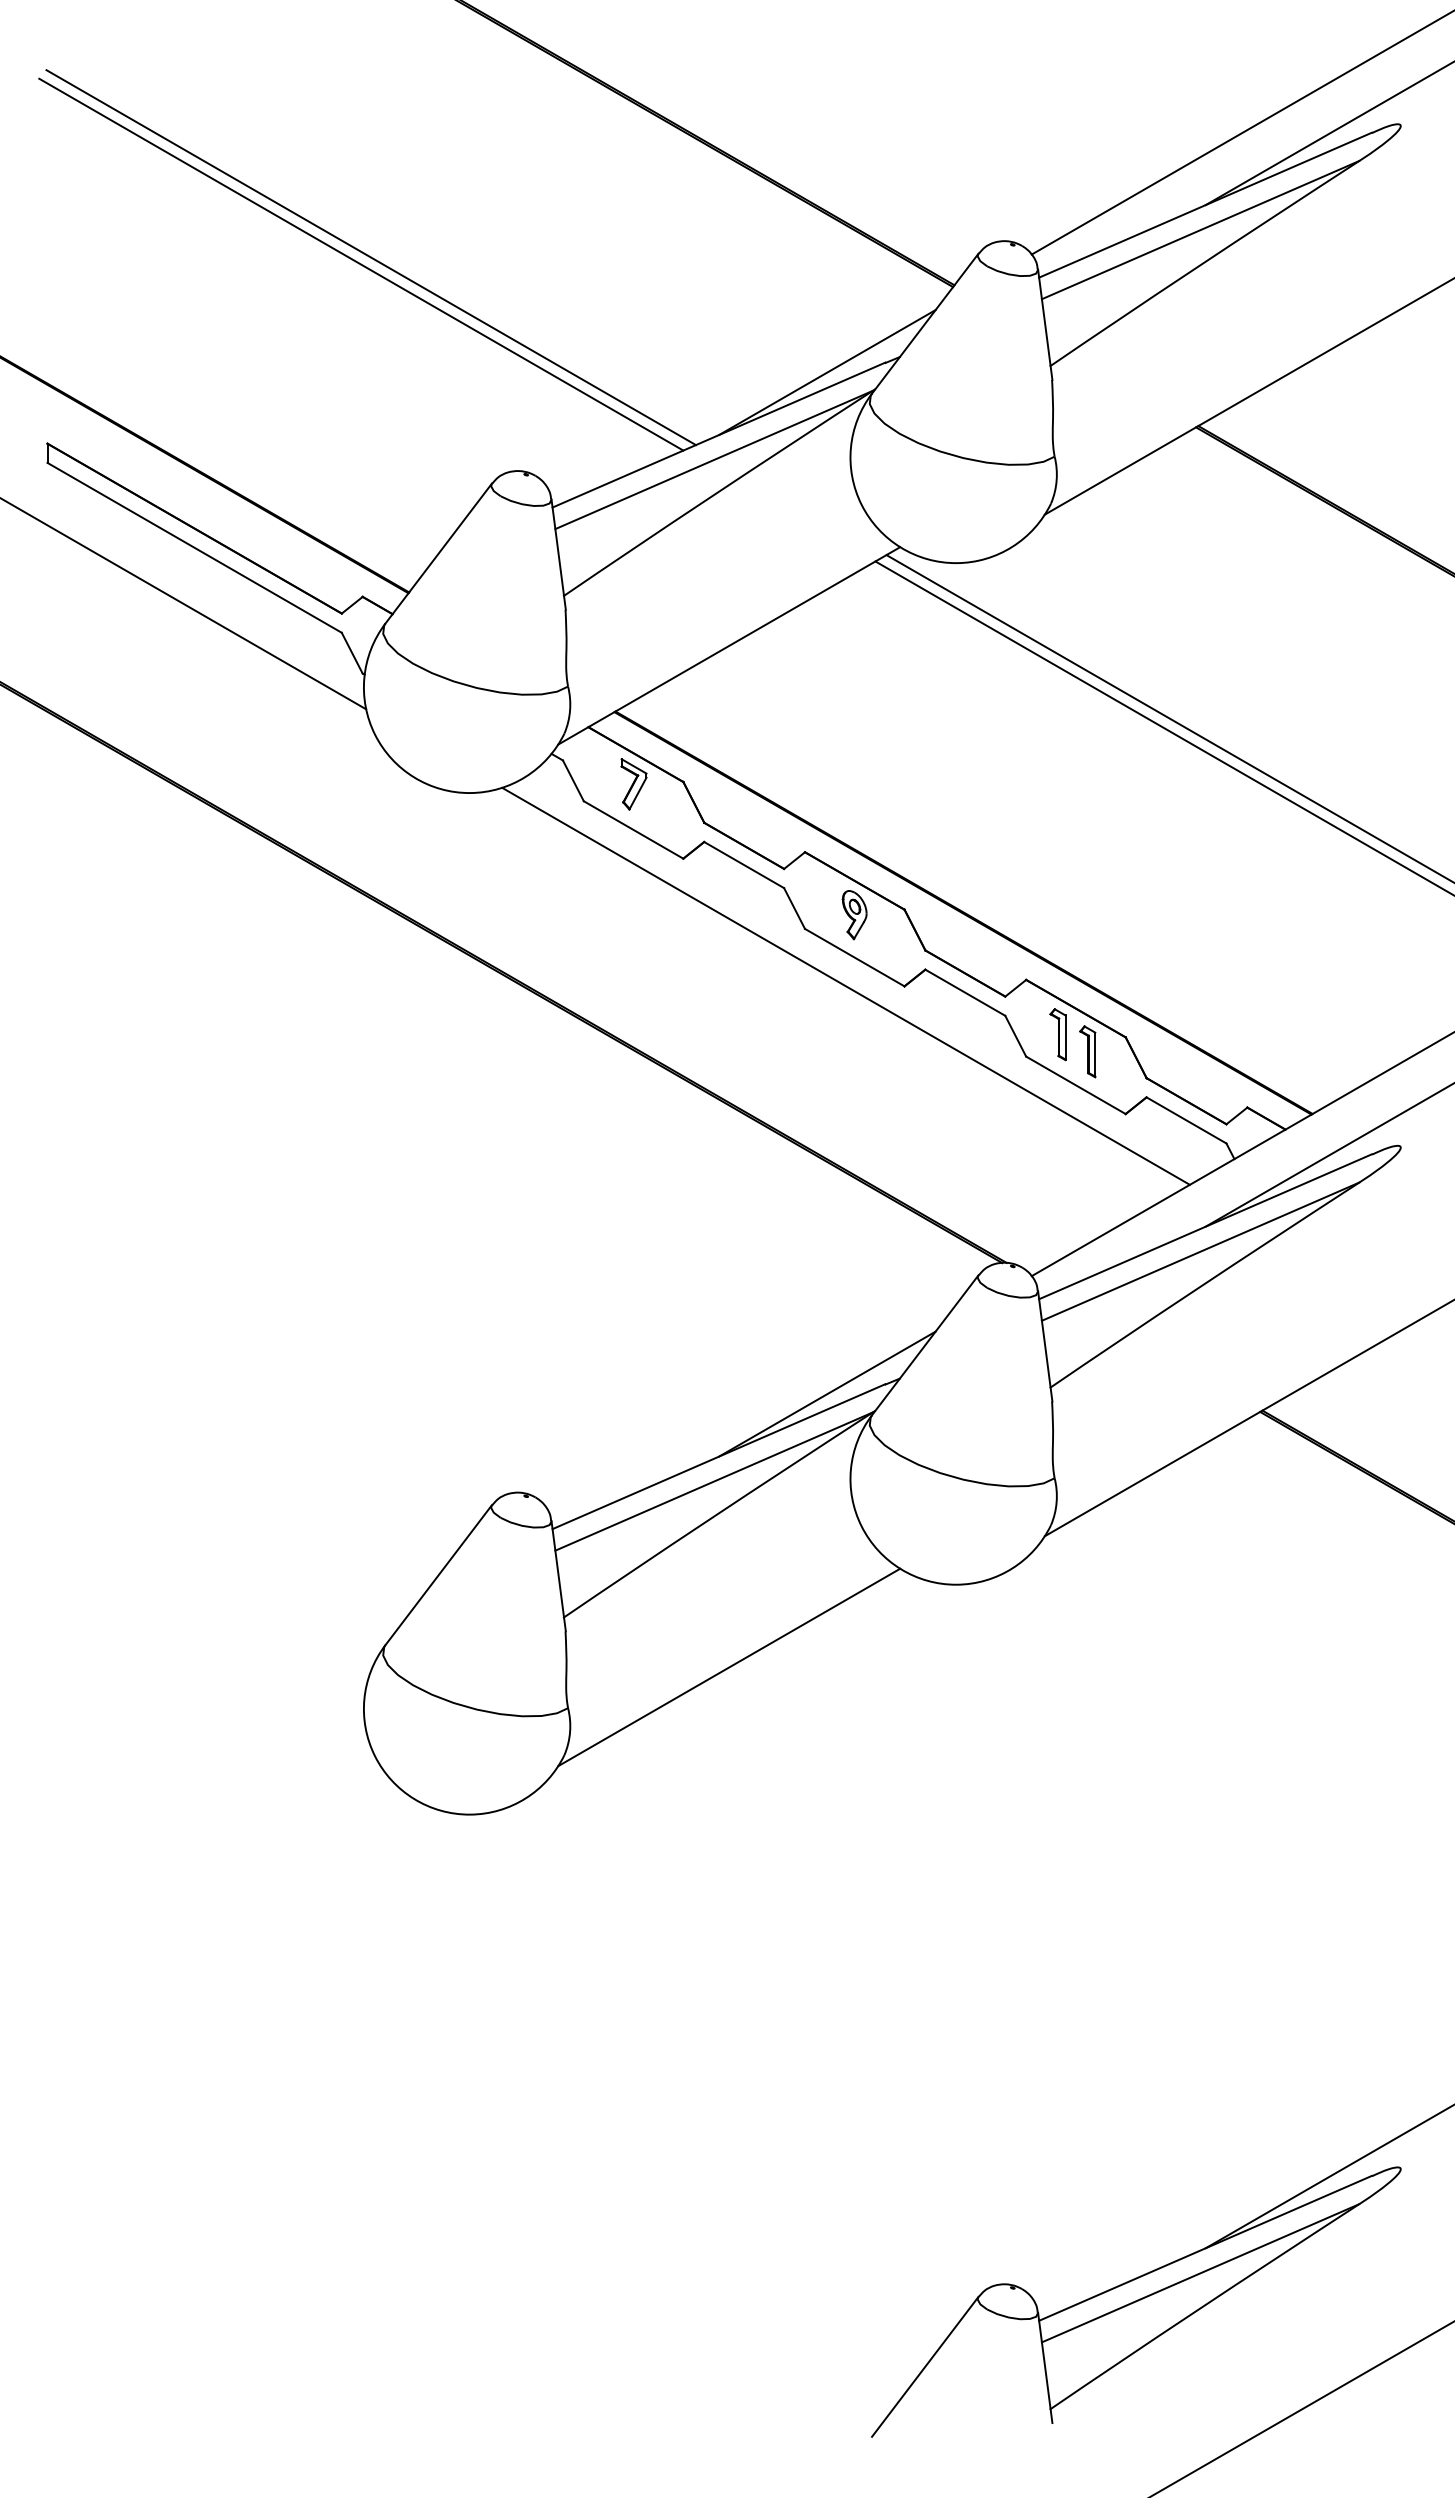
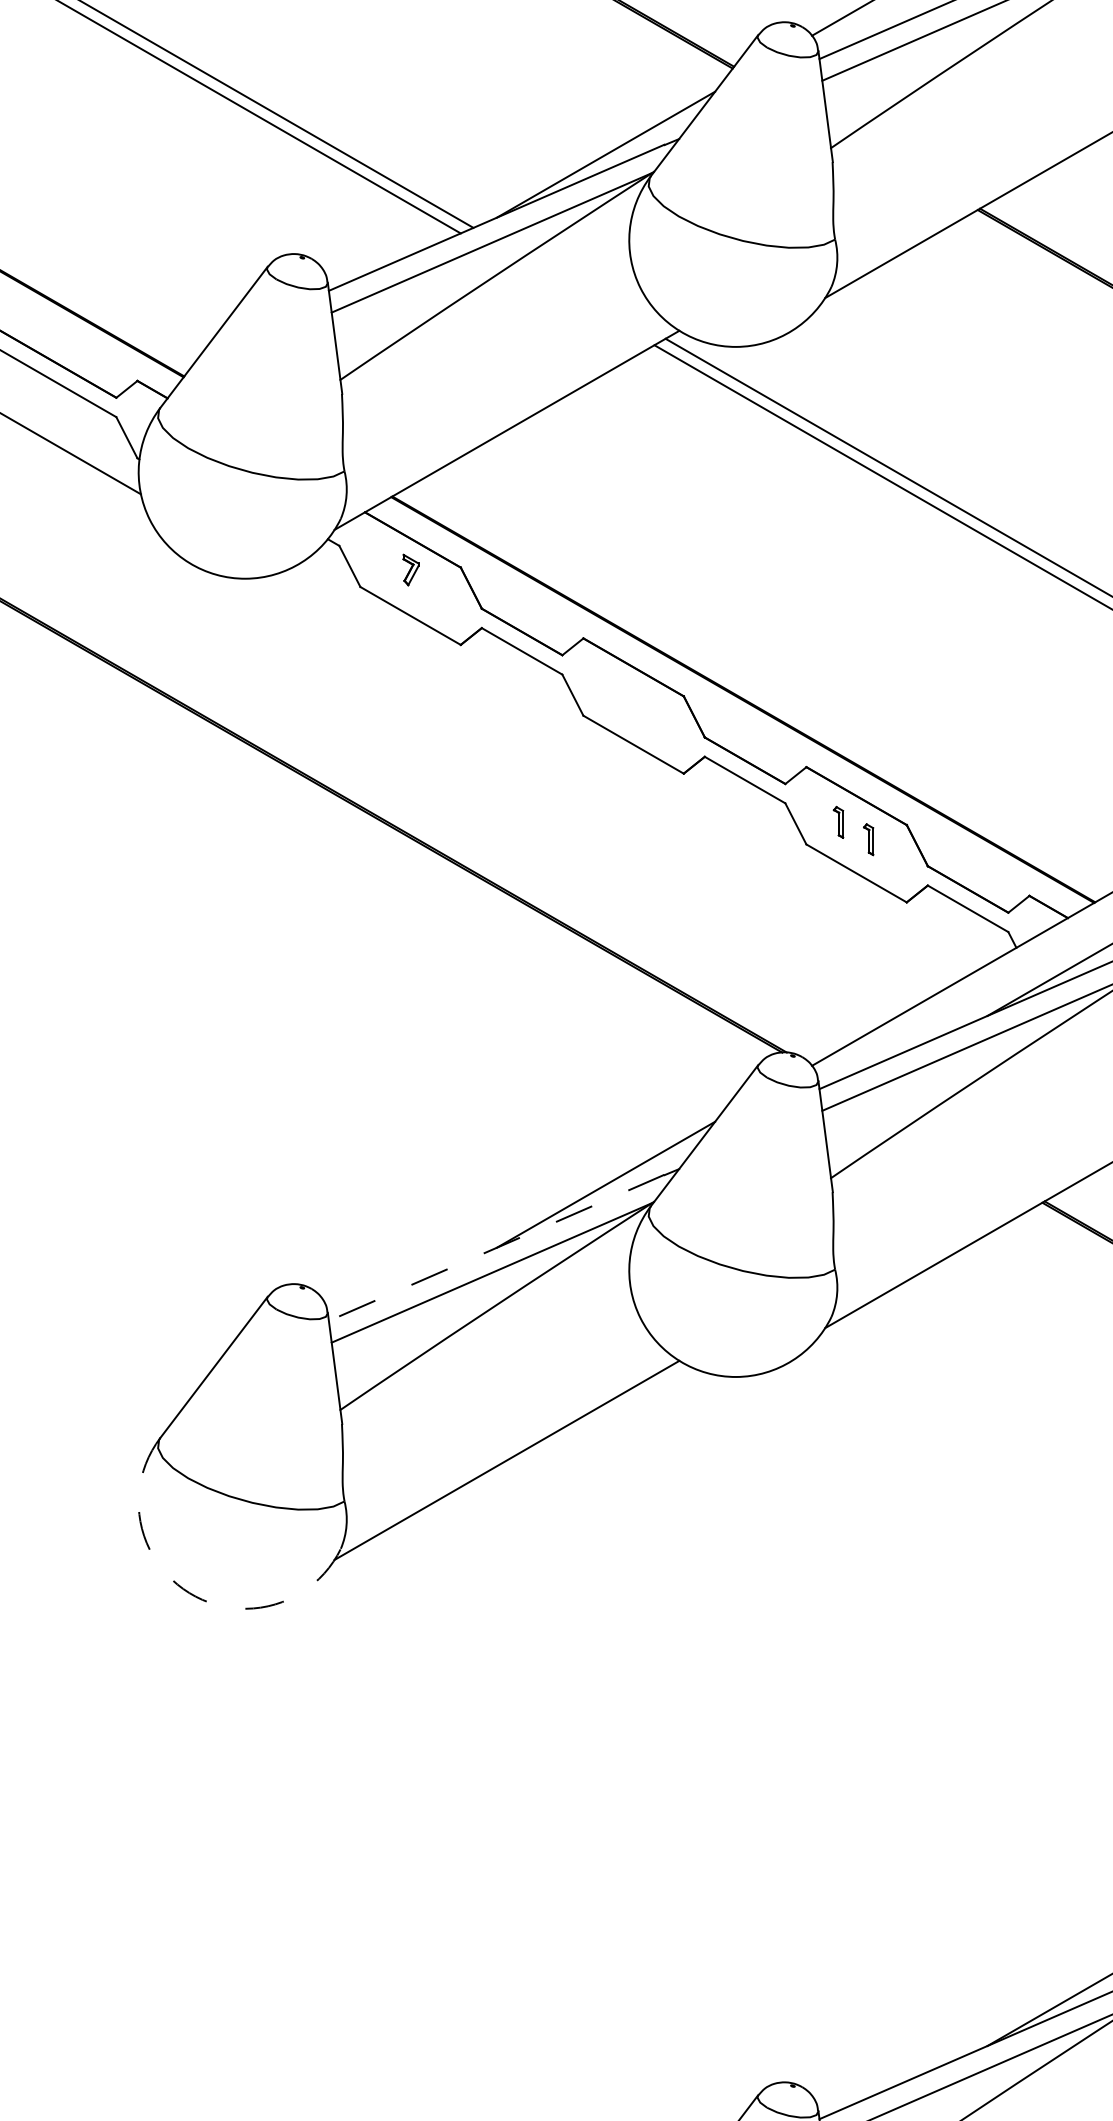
part: (633, 784) -> (410, 570), size x0.6
part: (854, 915) -> (633, 702), removed
line: (845, 985) -> (624, 772), removed
part: (1057, 1034) -> (838, 822), size x0.6
part: (1087, 1051) -> (868, 839), size x0.6
line: (718, 1456) -> (496, 1247), solid -> dashed
arc: (414, 1799) -> (189, 1593), solid -> dashed

